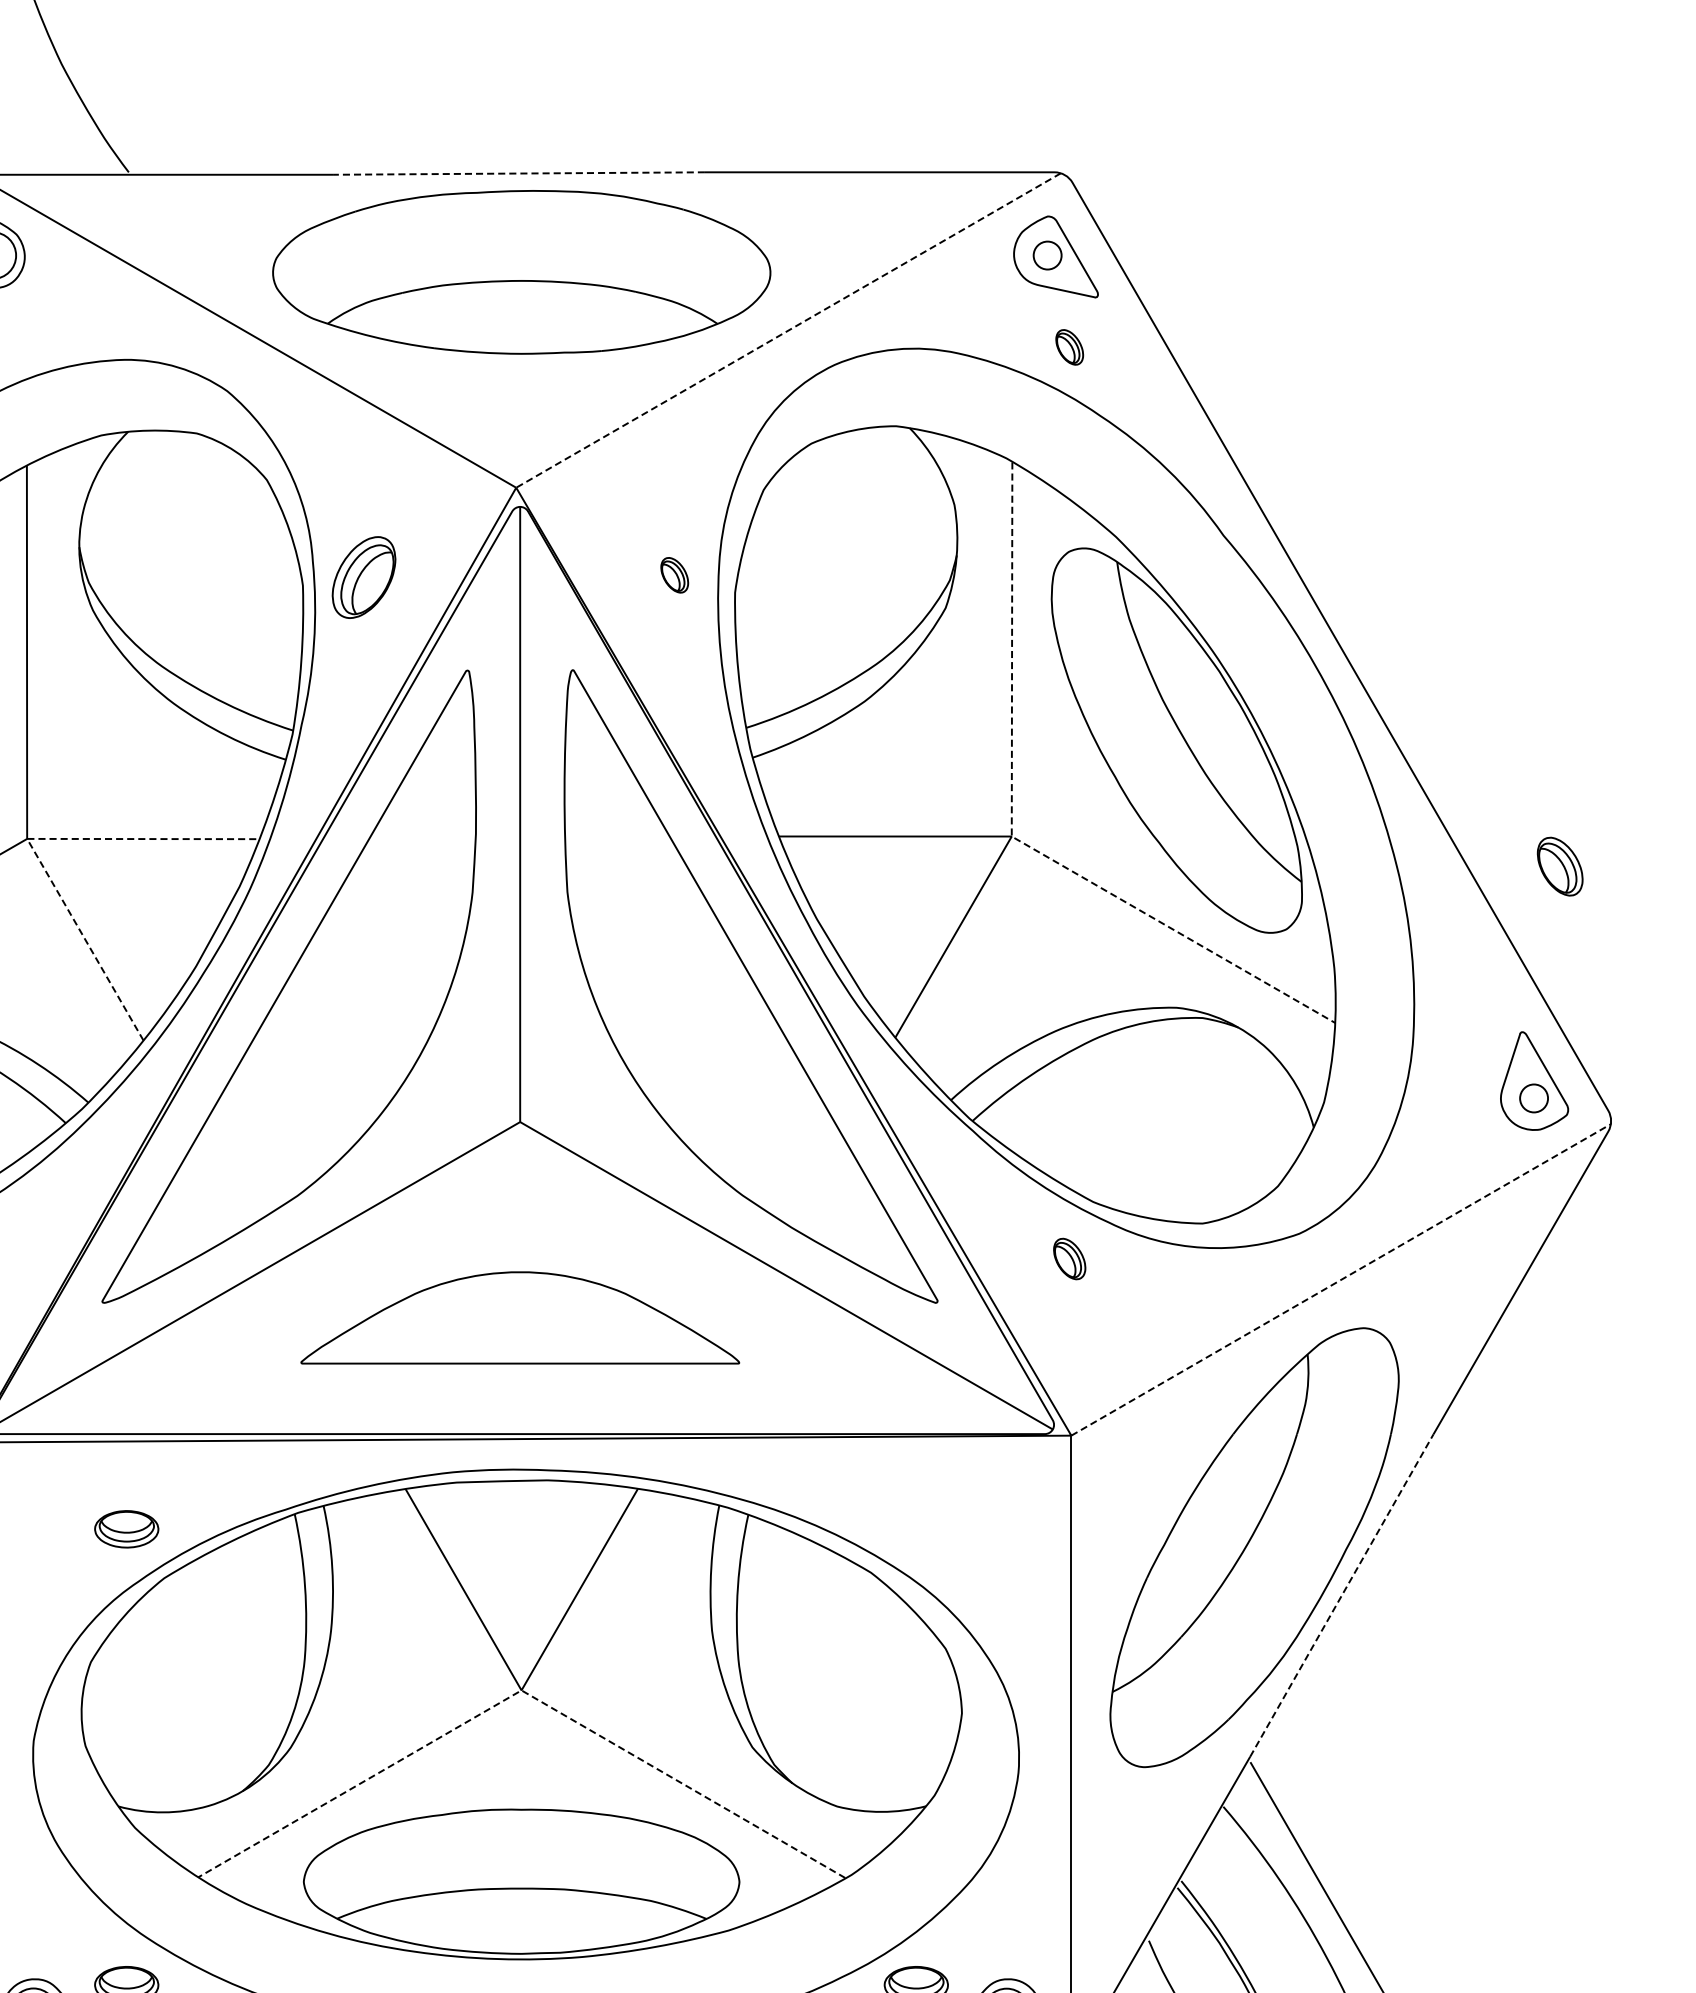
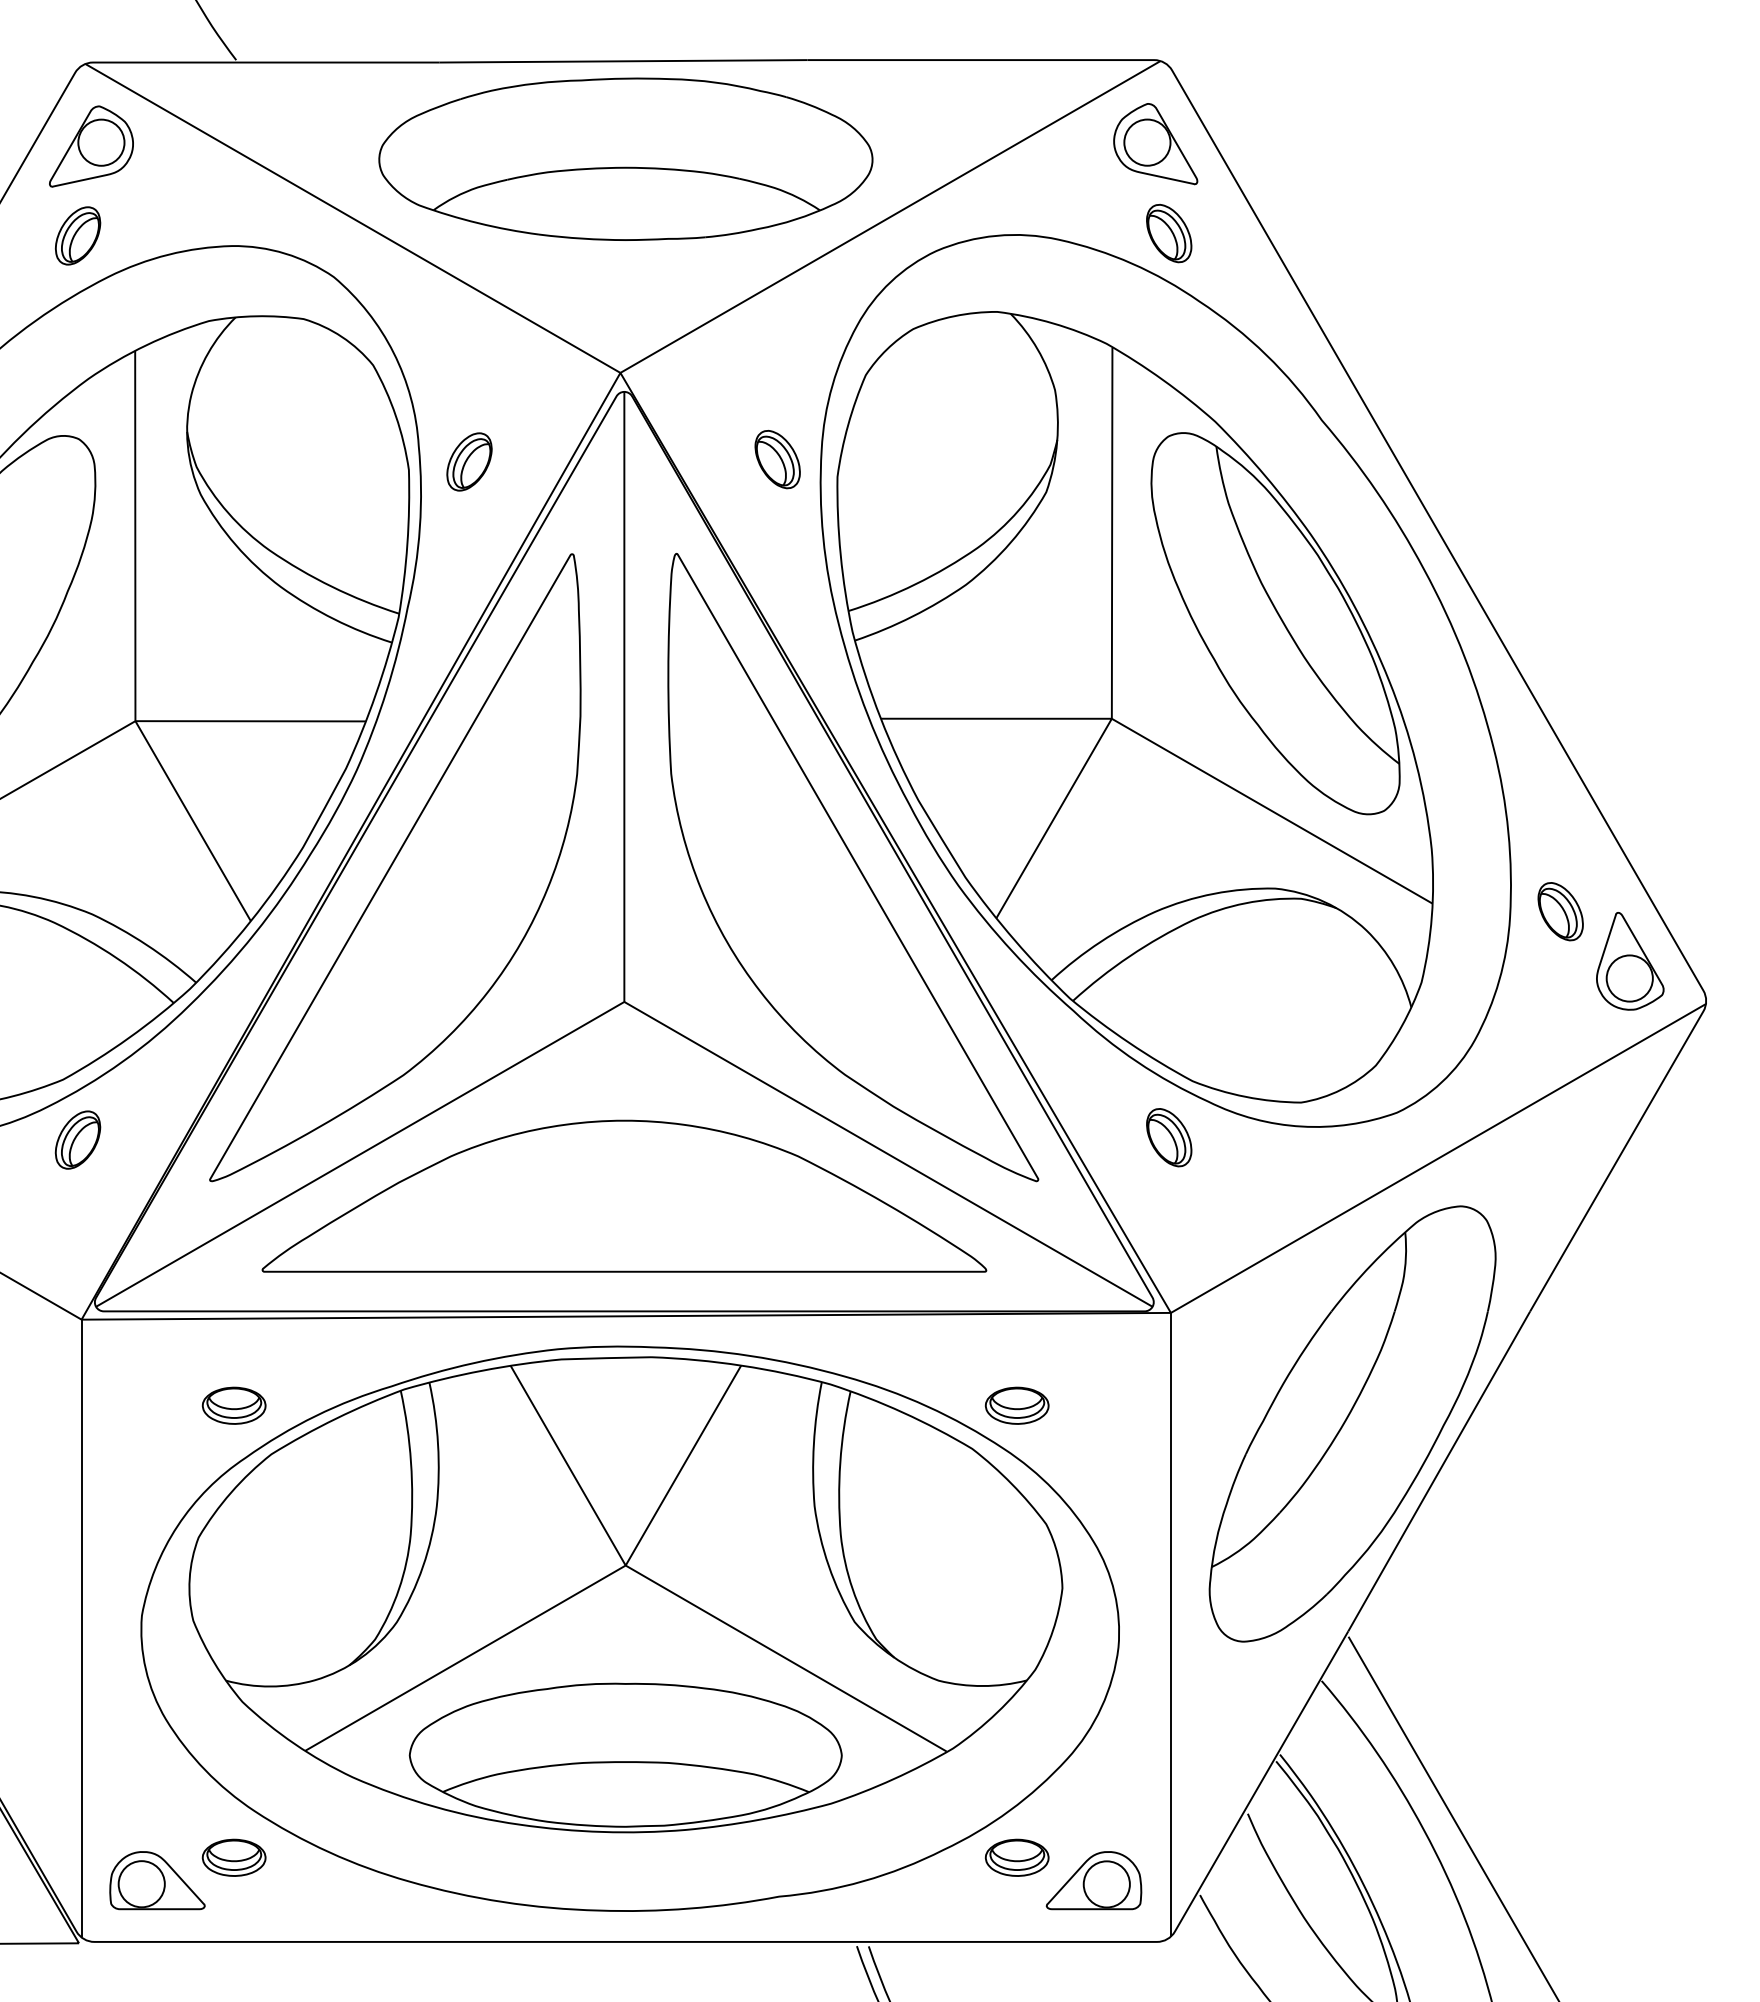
line: (519, 173) -> (623, 61), dashed -> solid
circle: (1047, 255) -> (1147, 142), size x1.67
line: (788, 331) -> (890, 217), dashed -> solid
part: (1069, 347) -> (1169, 233), size x1.67
part: (674, 575) -> (777, 459), size x1.67
part: (364, 577) -> (469, 461), size x0.71
line: (1011, 836) -> (1111, 718), dashed -> solid
line: (27, 839) -> (135, 721), dashed -> solid
part: (1559, 866) -> (1560, 911), moved
circle: (1533, 1098) -> (1629, 978), size x1.67
part: (1069, 1258) -> (1169, 1137), size x1.43
line: (1341, 1279) -> (1438, 1158), dashed -> solid
part: (520, 1317) -> (624, 1195), size x1.67
part: (915, 1529) -> (1016, 1405), added
line: (1342, 1595) -> (1439, 1471), dashed -> solid
line: (521, 1690) -> (625, 1565), dashed -> solid

